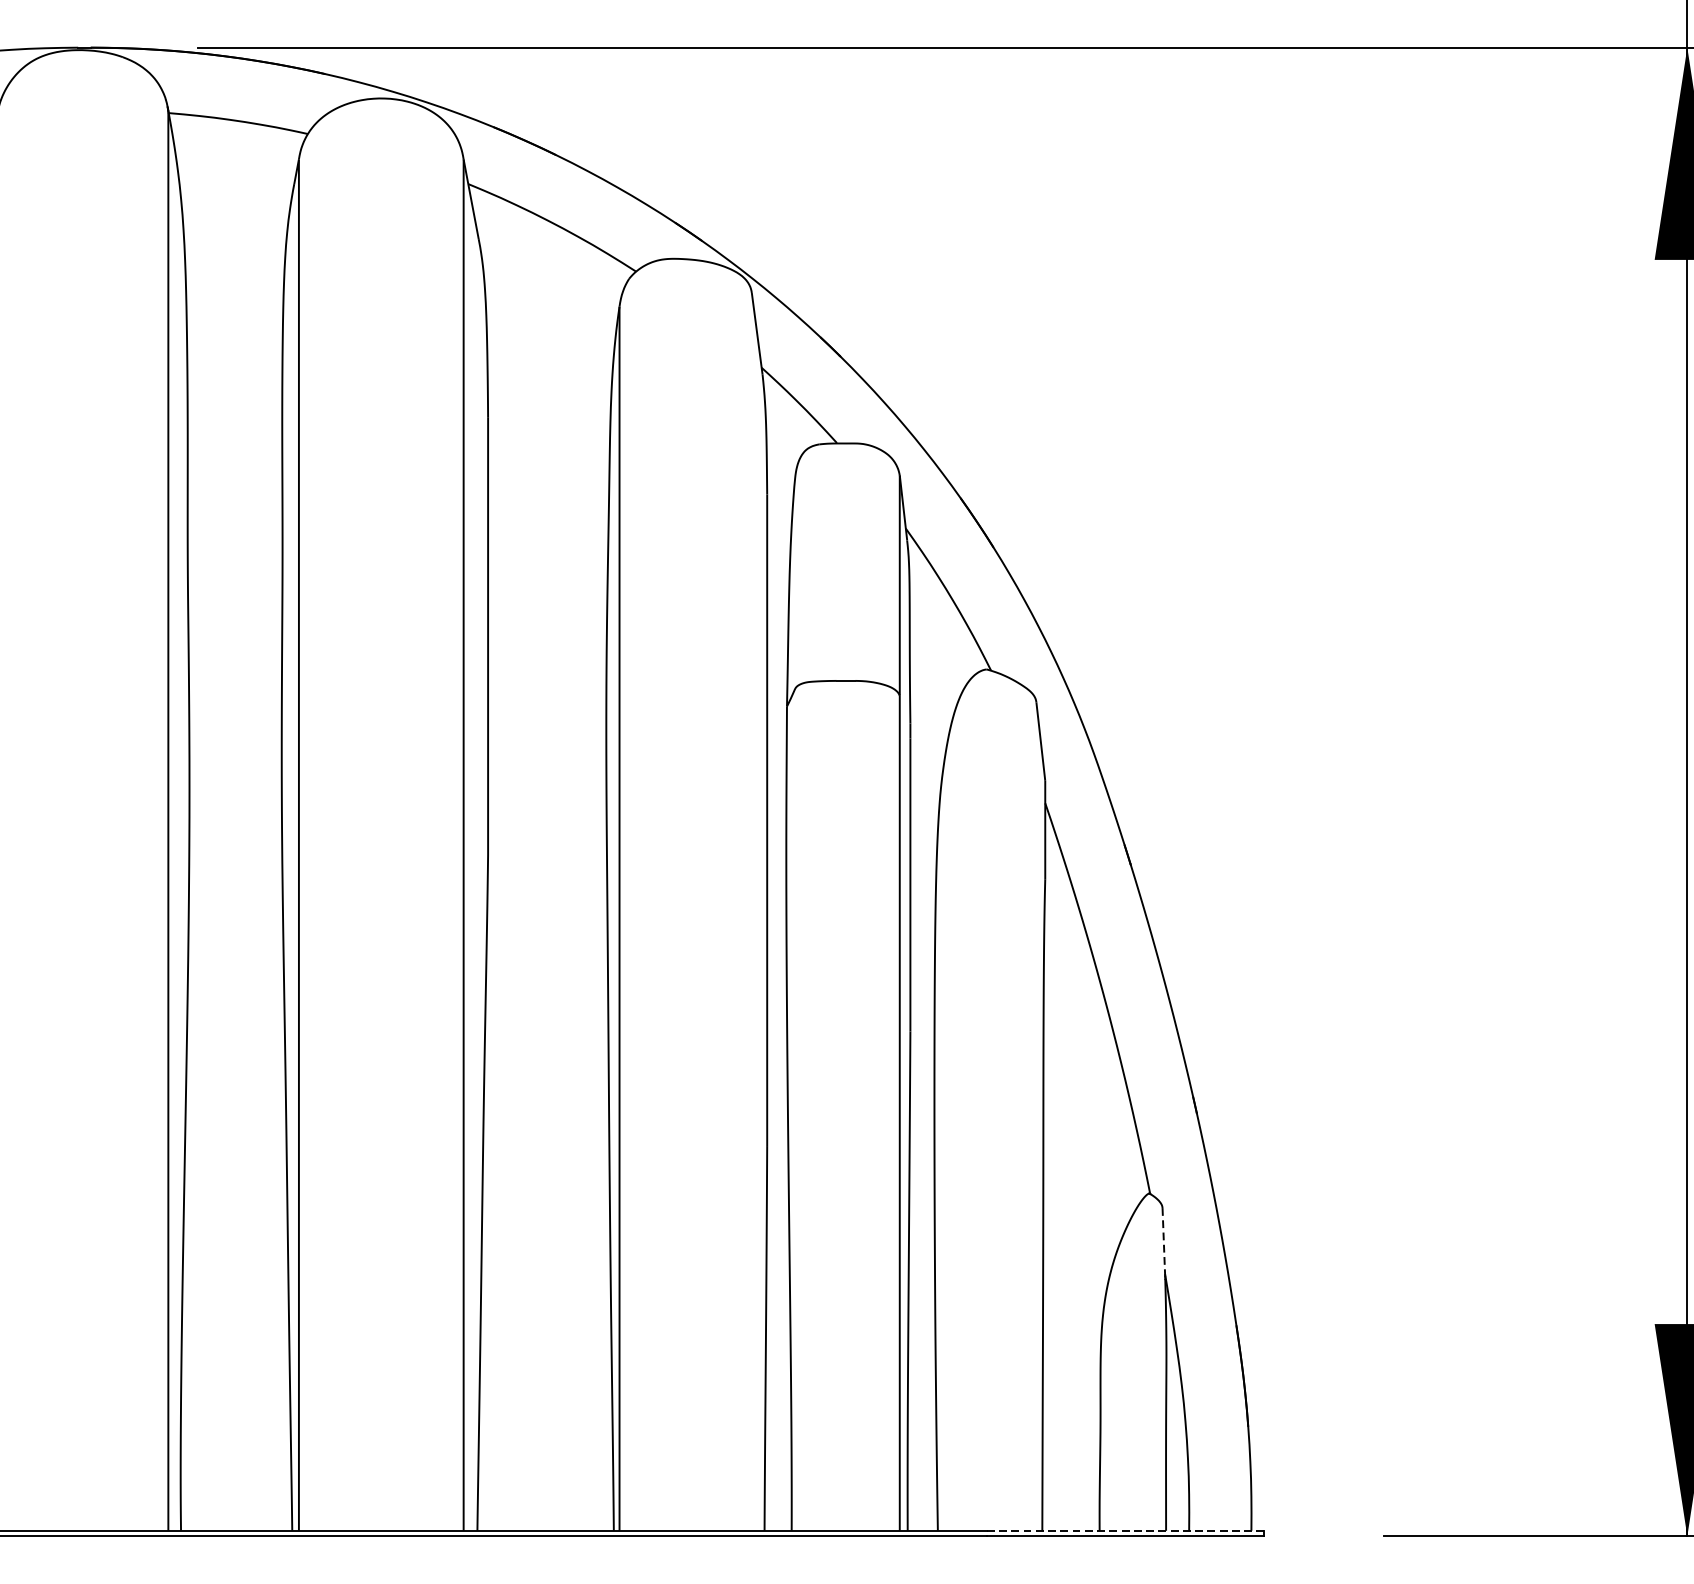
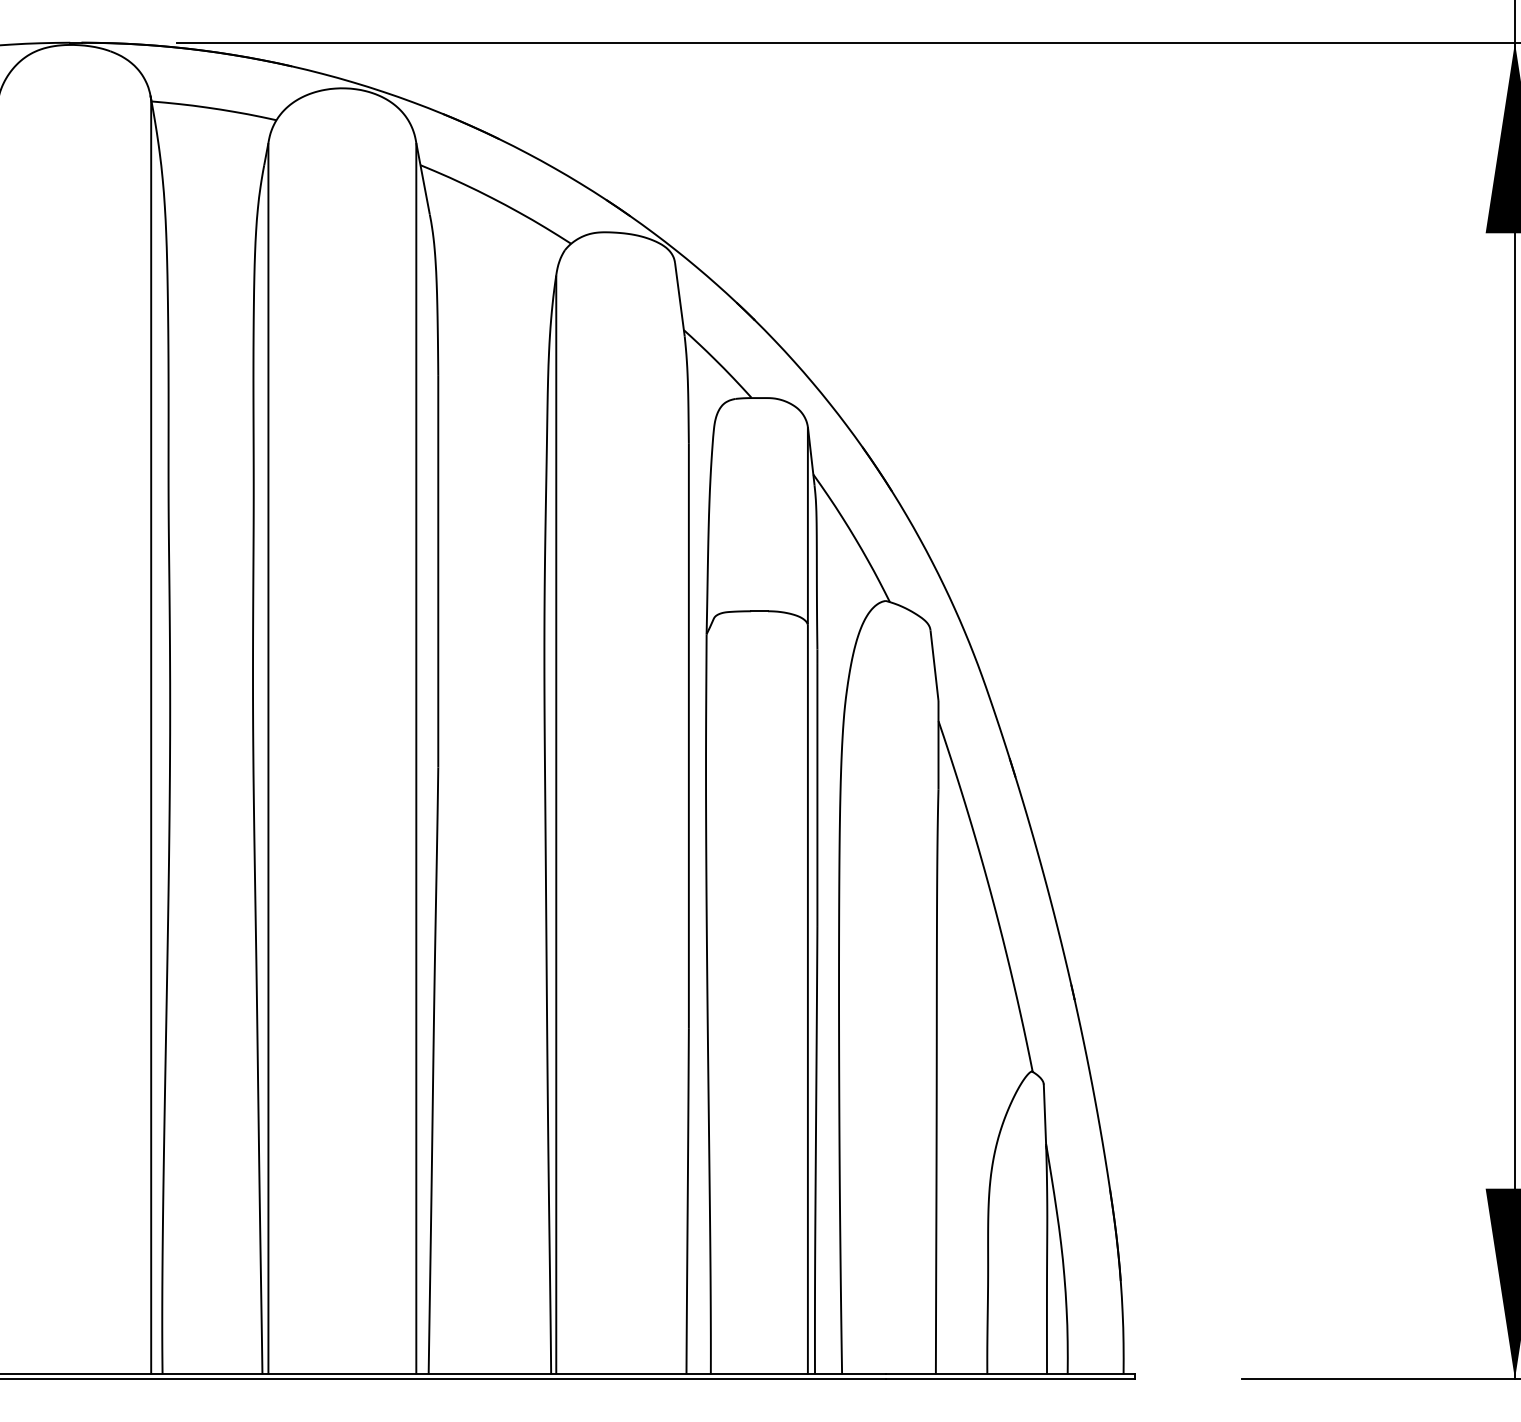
line: (1164, 1243) -> (1045, 1116), dashed -> solid
line: (1125, 1531) -> (1010, 1374), dashed -> solid

